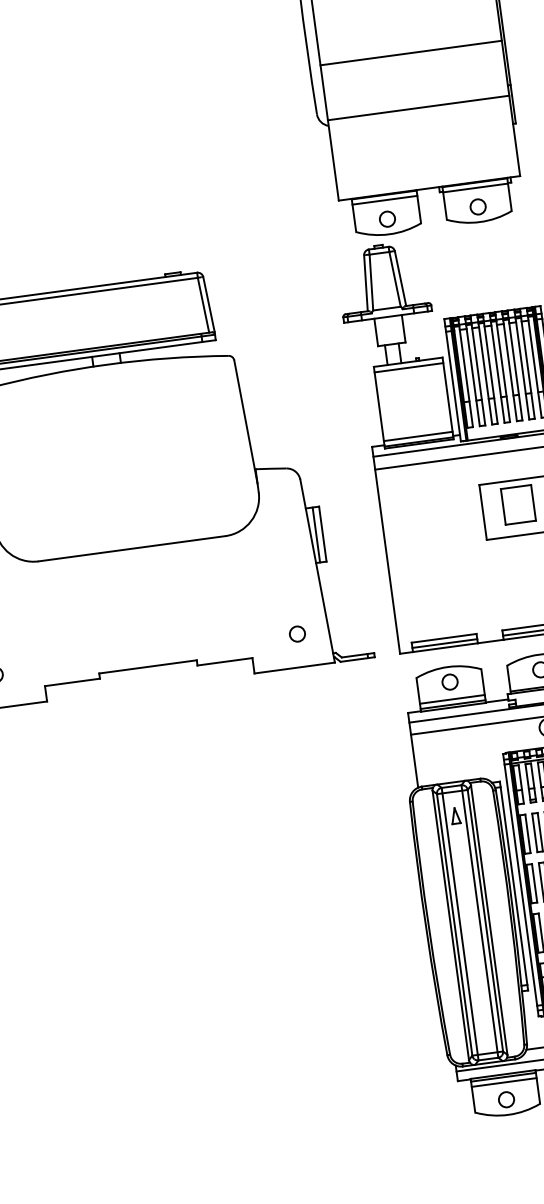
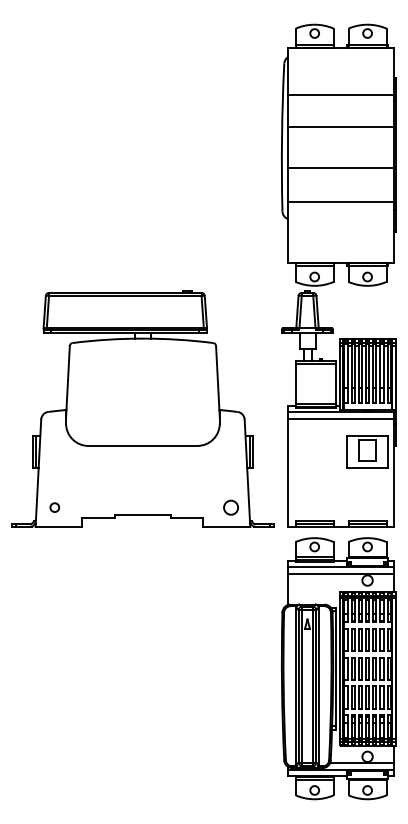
line: (411, 52) -> (341, 167), moved
line: (419, 107) -> (341, 201), moved
circle: (296, 633) -> (230, 507), size x1.6

